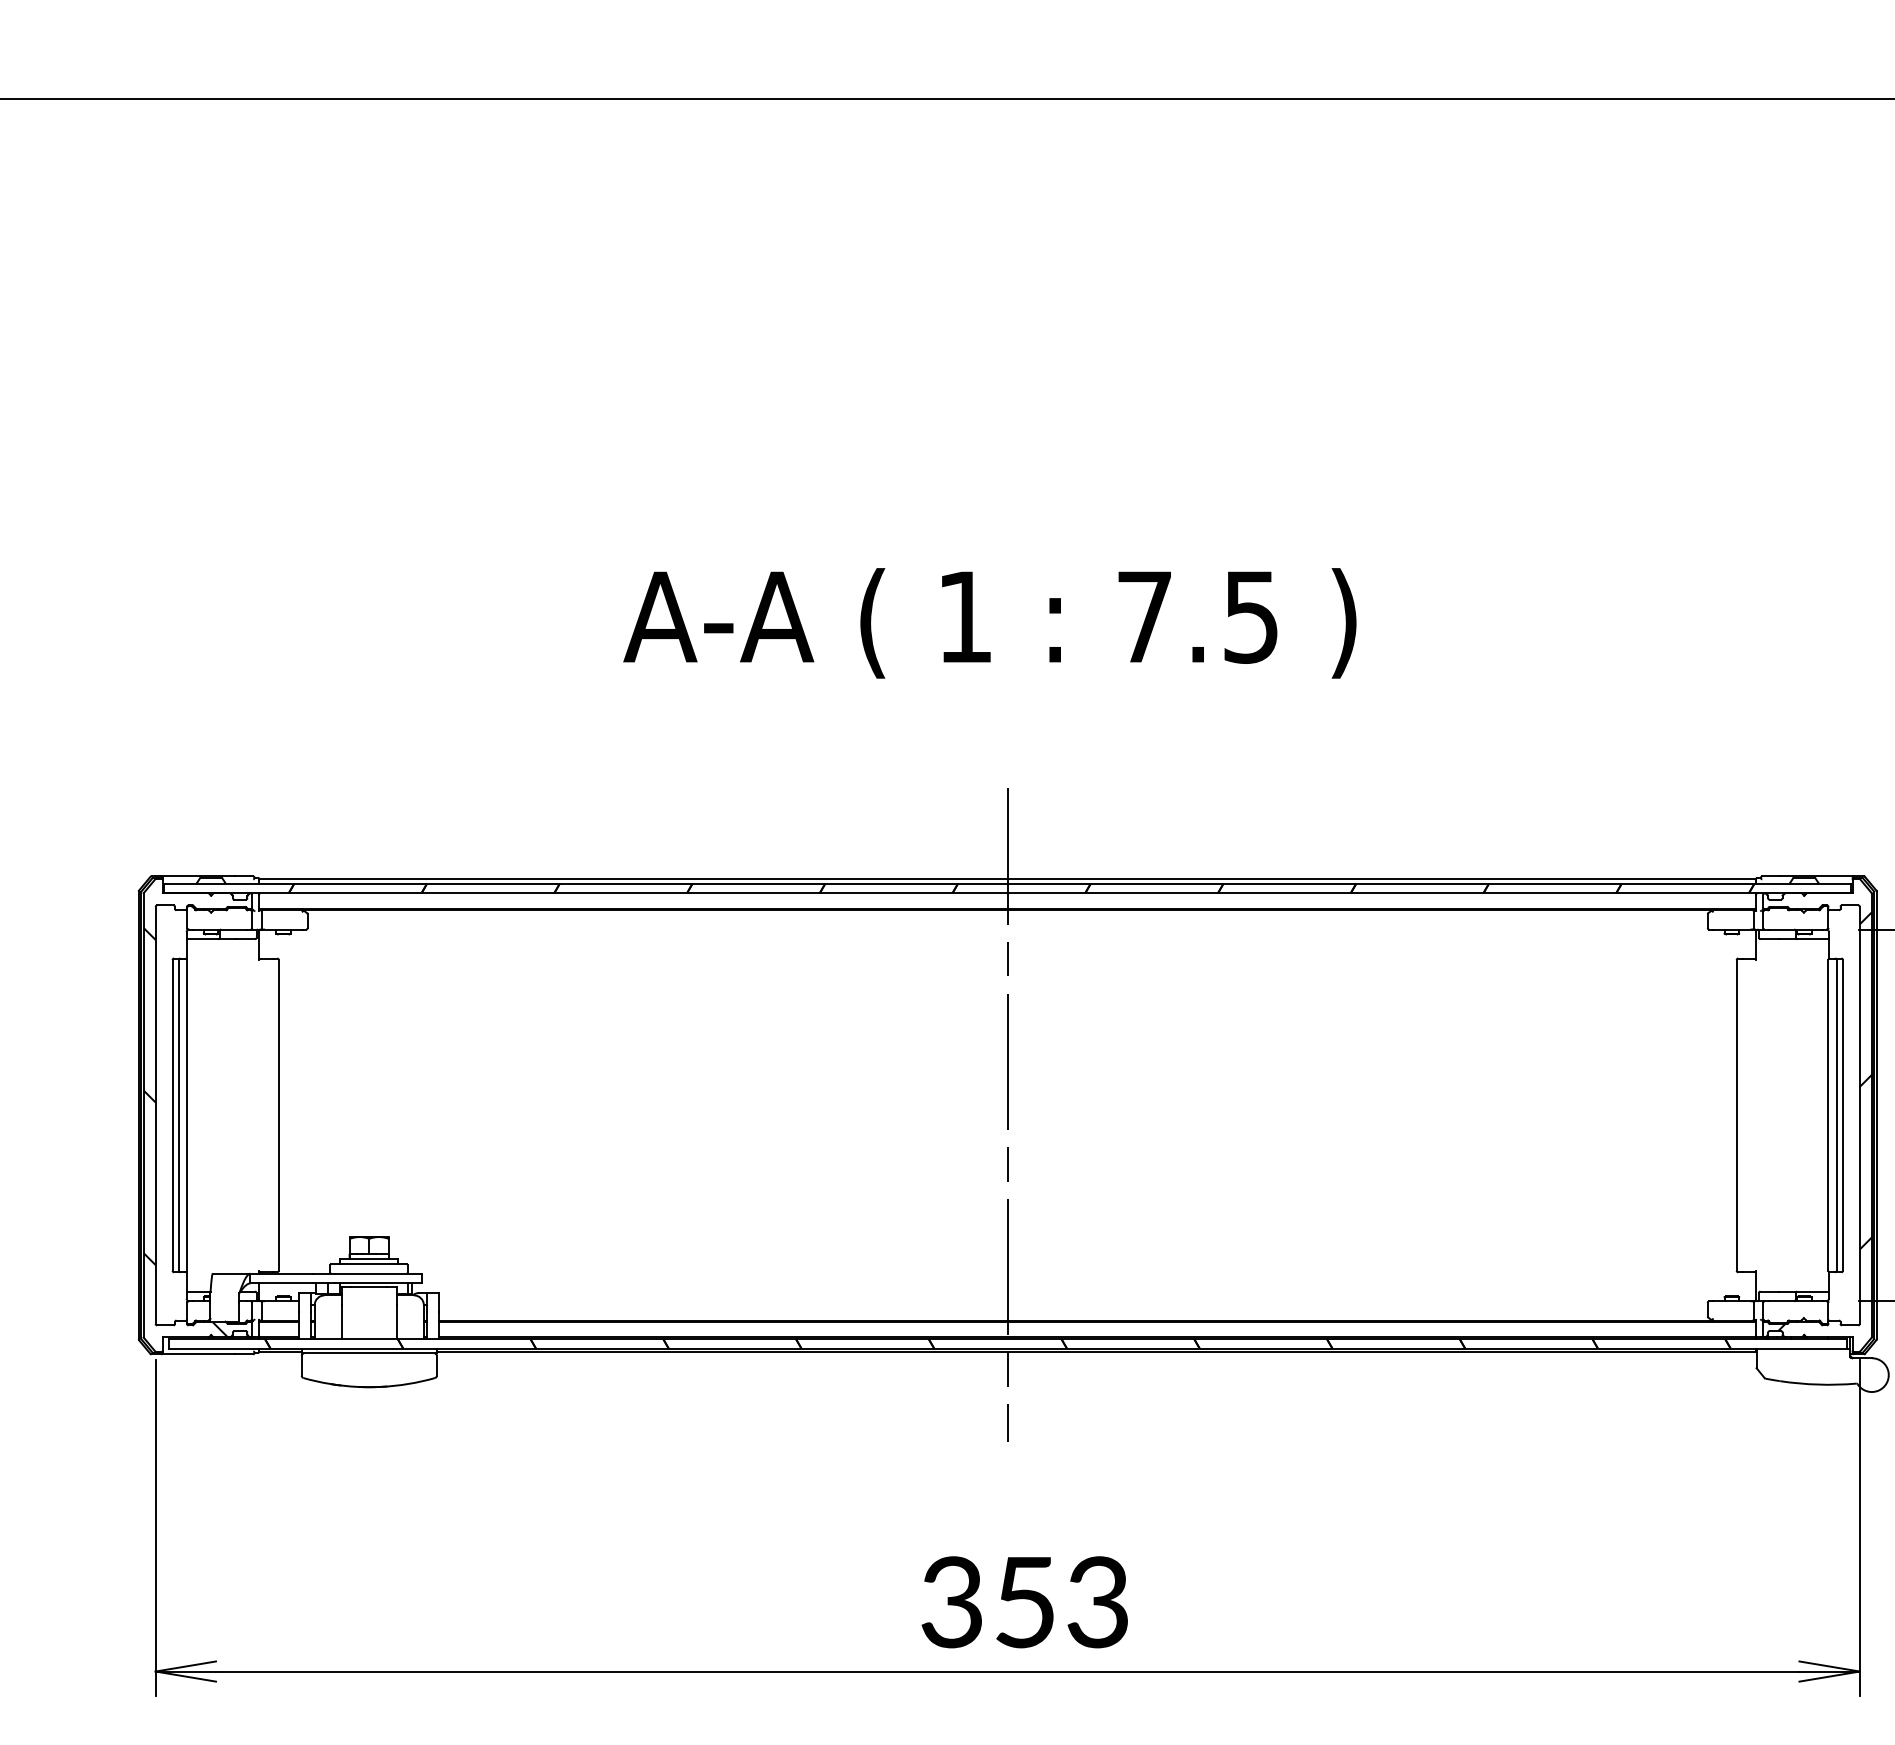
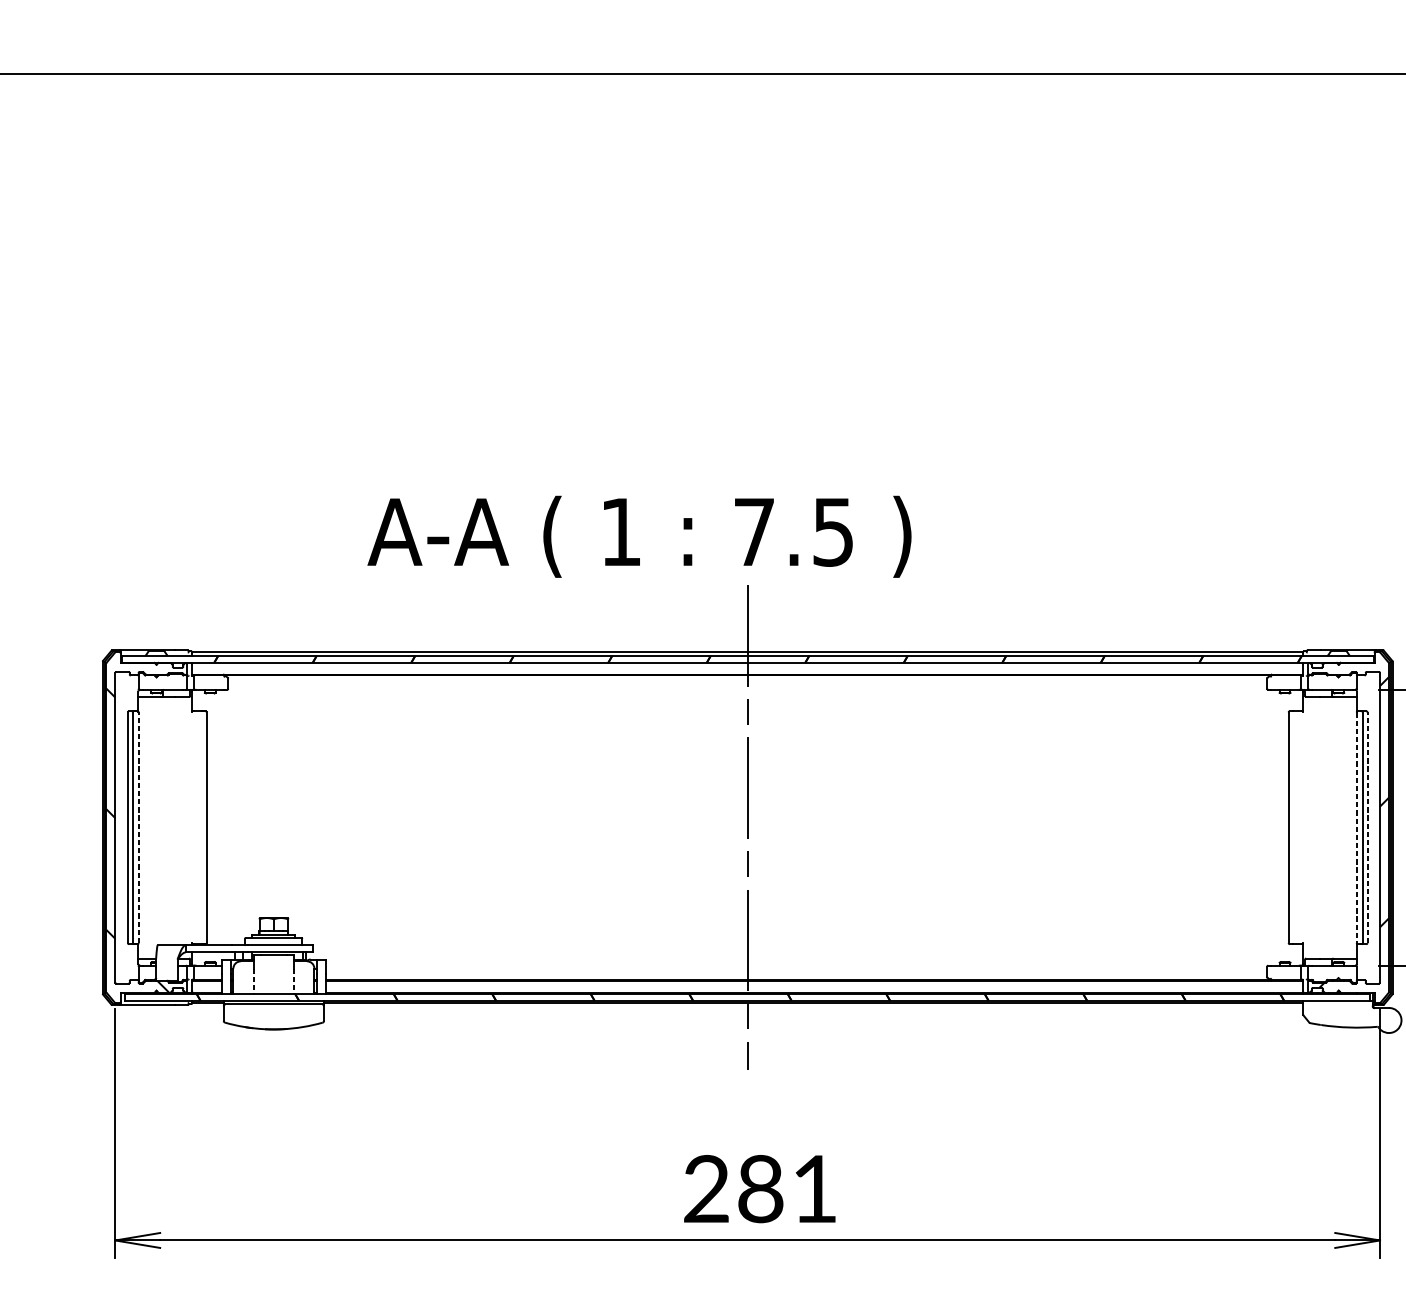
text: (989, 623) -> (639, 536), moved
line: (187, 1114) -> (139, 827), solid -> dashed
line: (1842, 1114) -> (1367, 827), solid -> dashed
line: (1828, 1115) -> (1356, 827), solid -> dashed
line: (342, 1322) -> (254, 981), solid -> dashed
line: (396, 1322) -> (294, 981), solid -> dashed
text: (1024, 1602) -> (760, 1189), 353 -> 281

